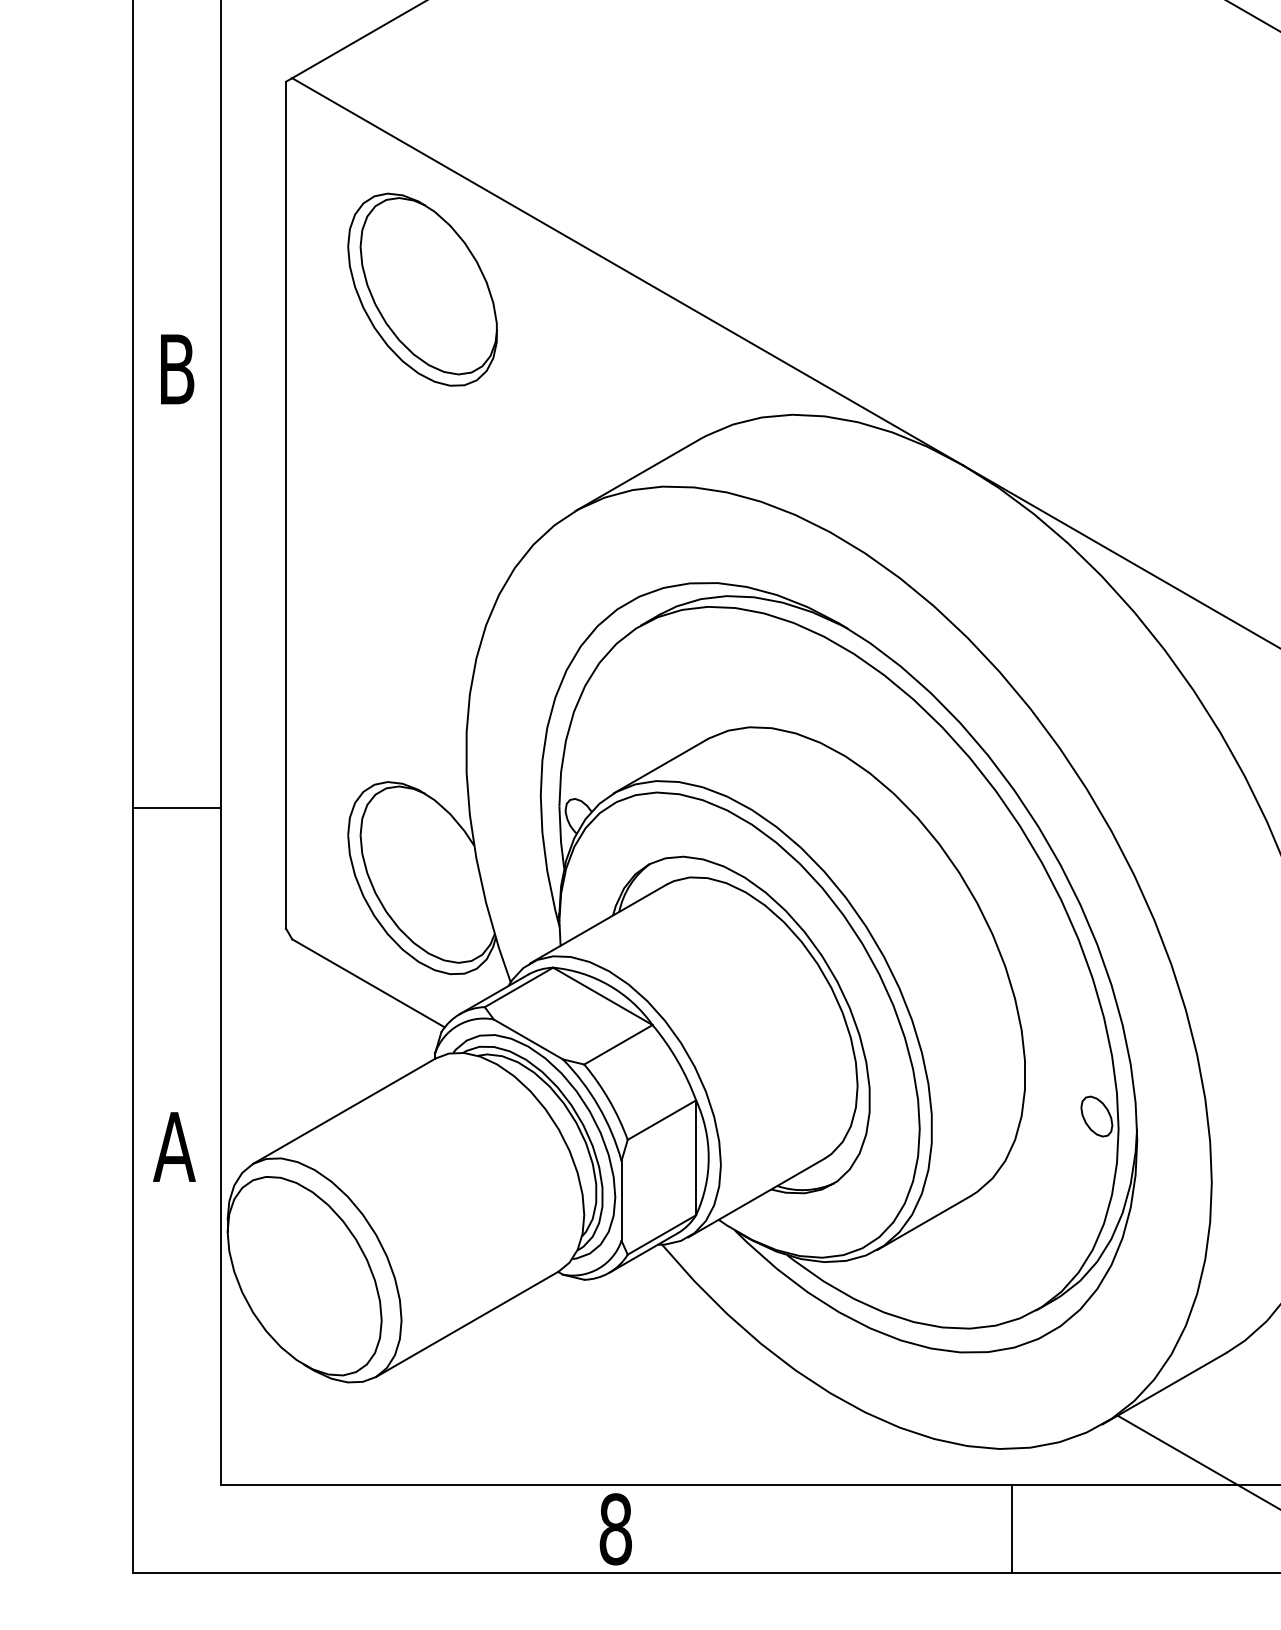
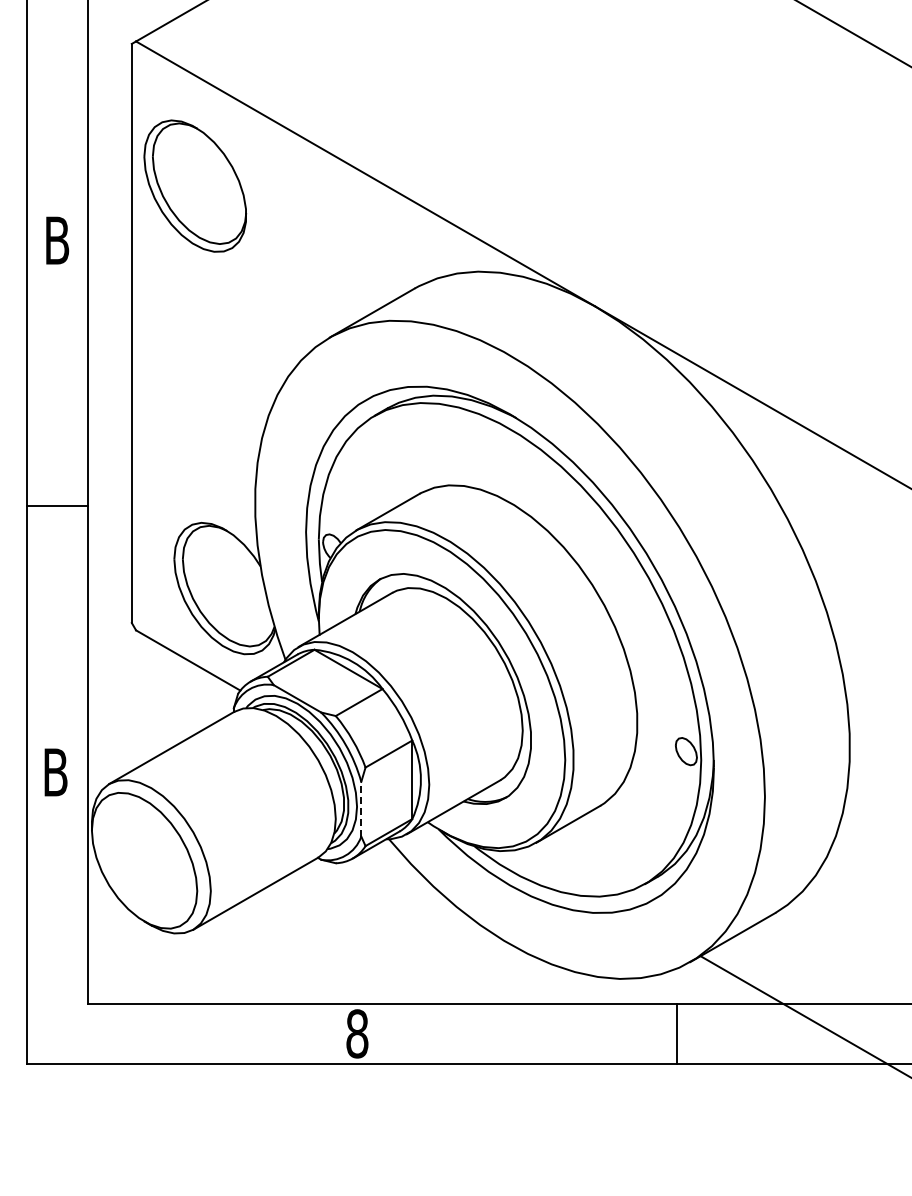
part: (422, 288) -> (195, 185), moved
line: (177, 807) -> (57, 505), moved
text: (174, 1147) -> (55, 772), A -> B
line: (621, 1199) -> (361, 808), solid -> dashed
line: (1012, 1528) -> (677, 1033), moved

